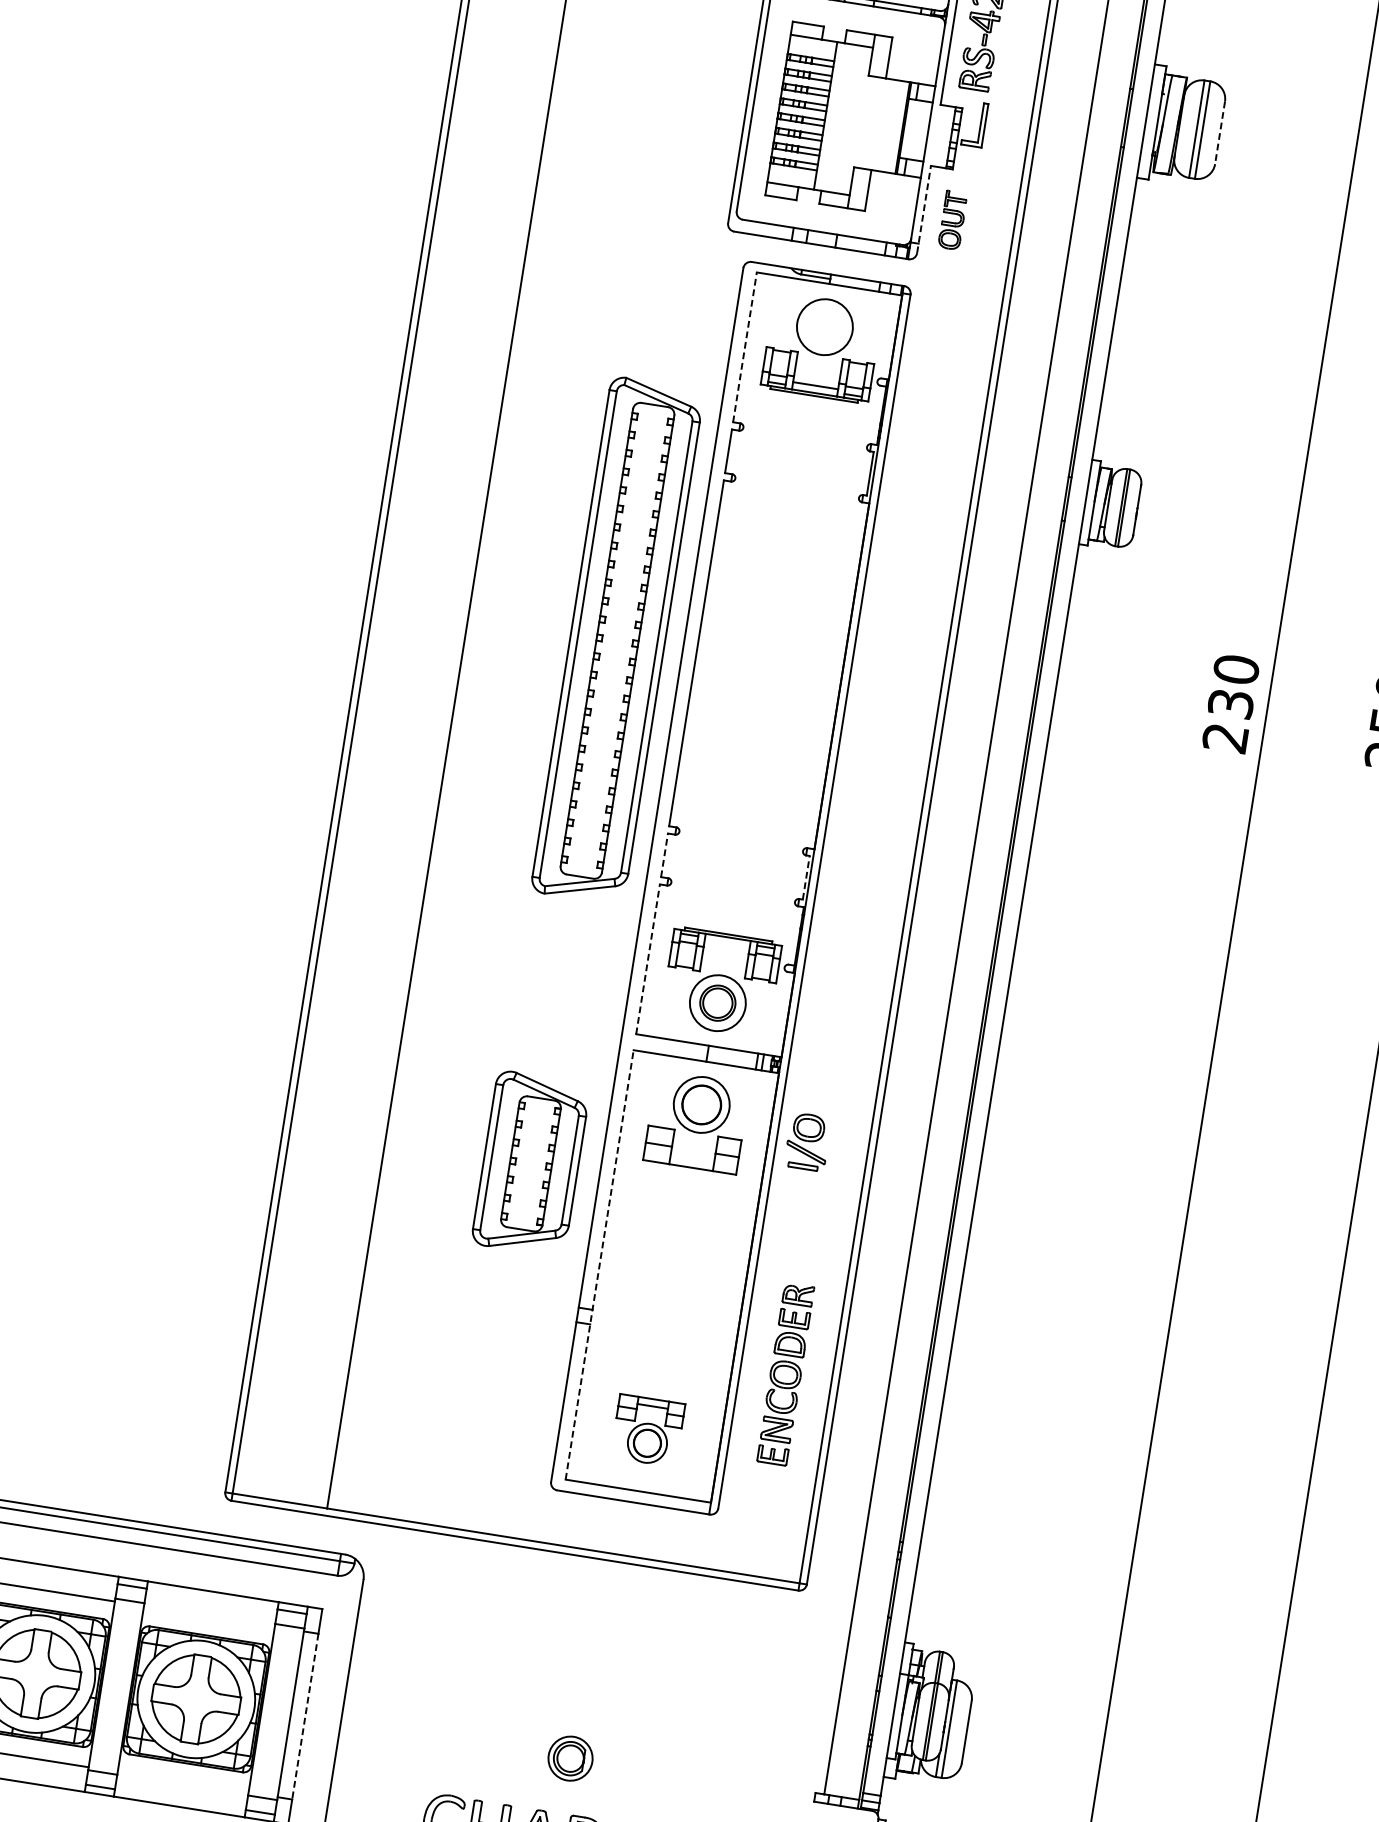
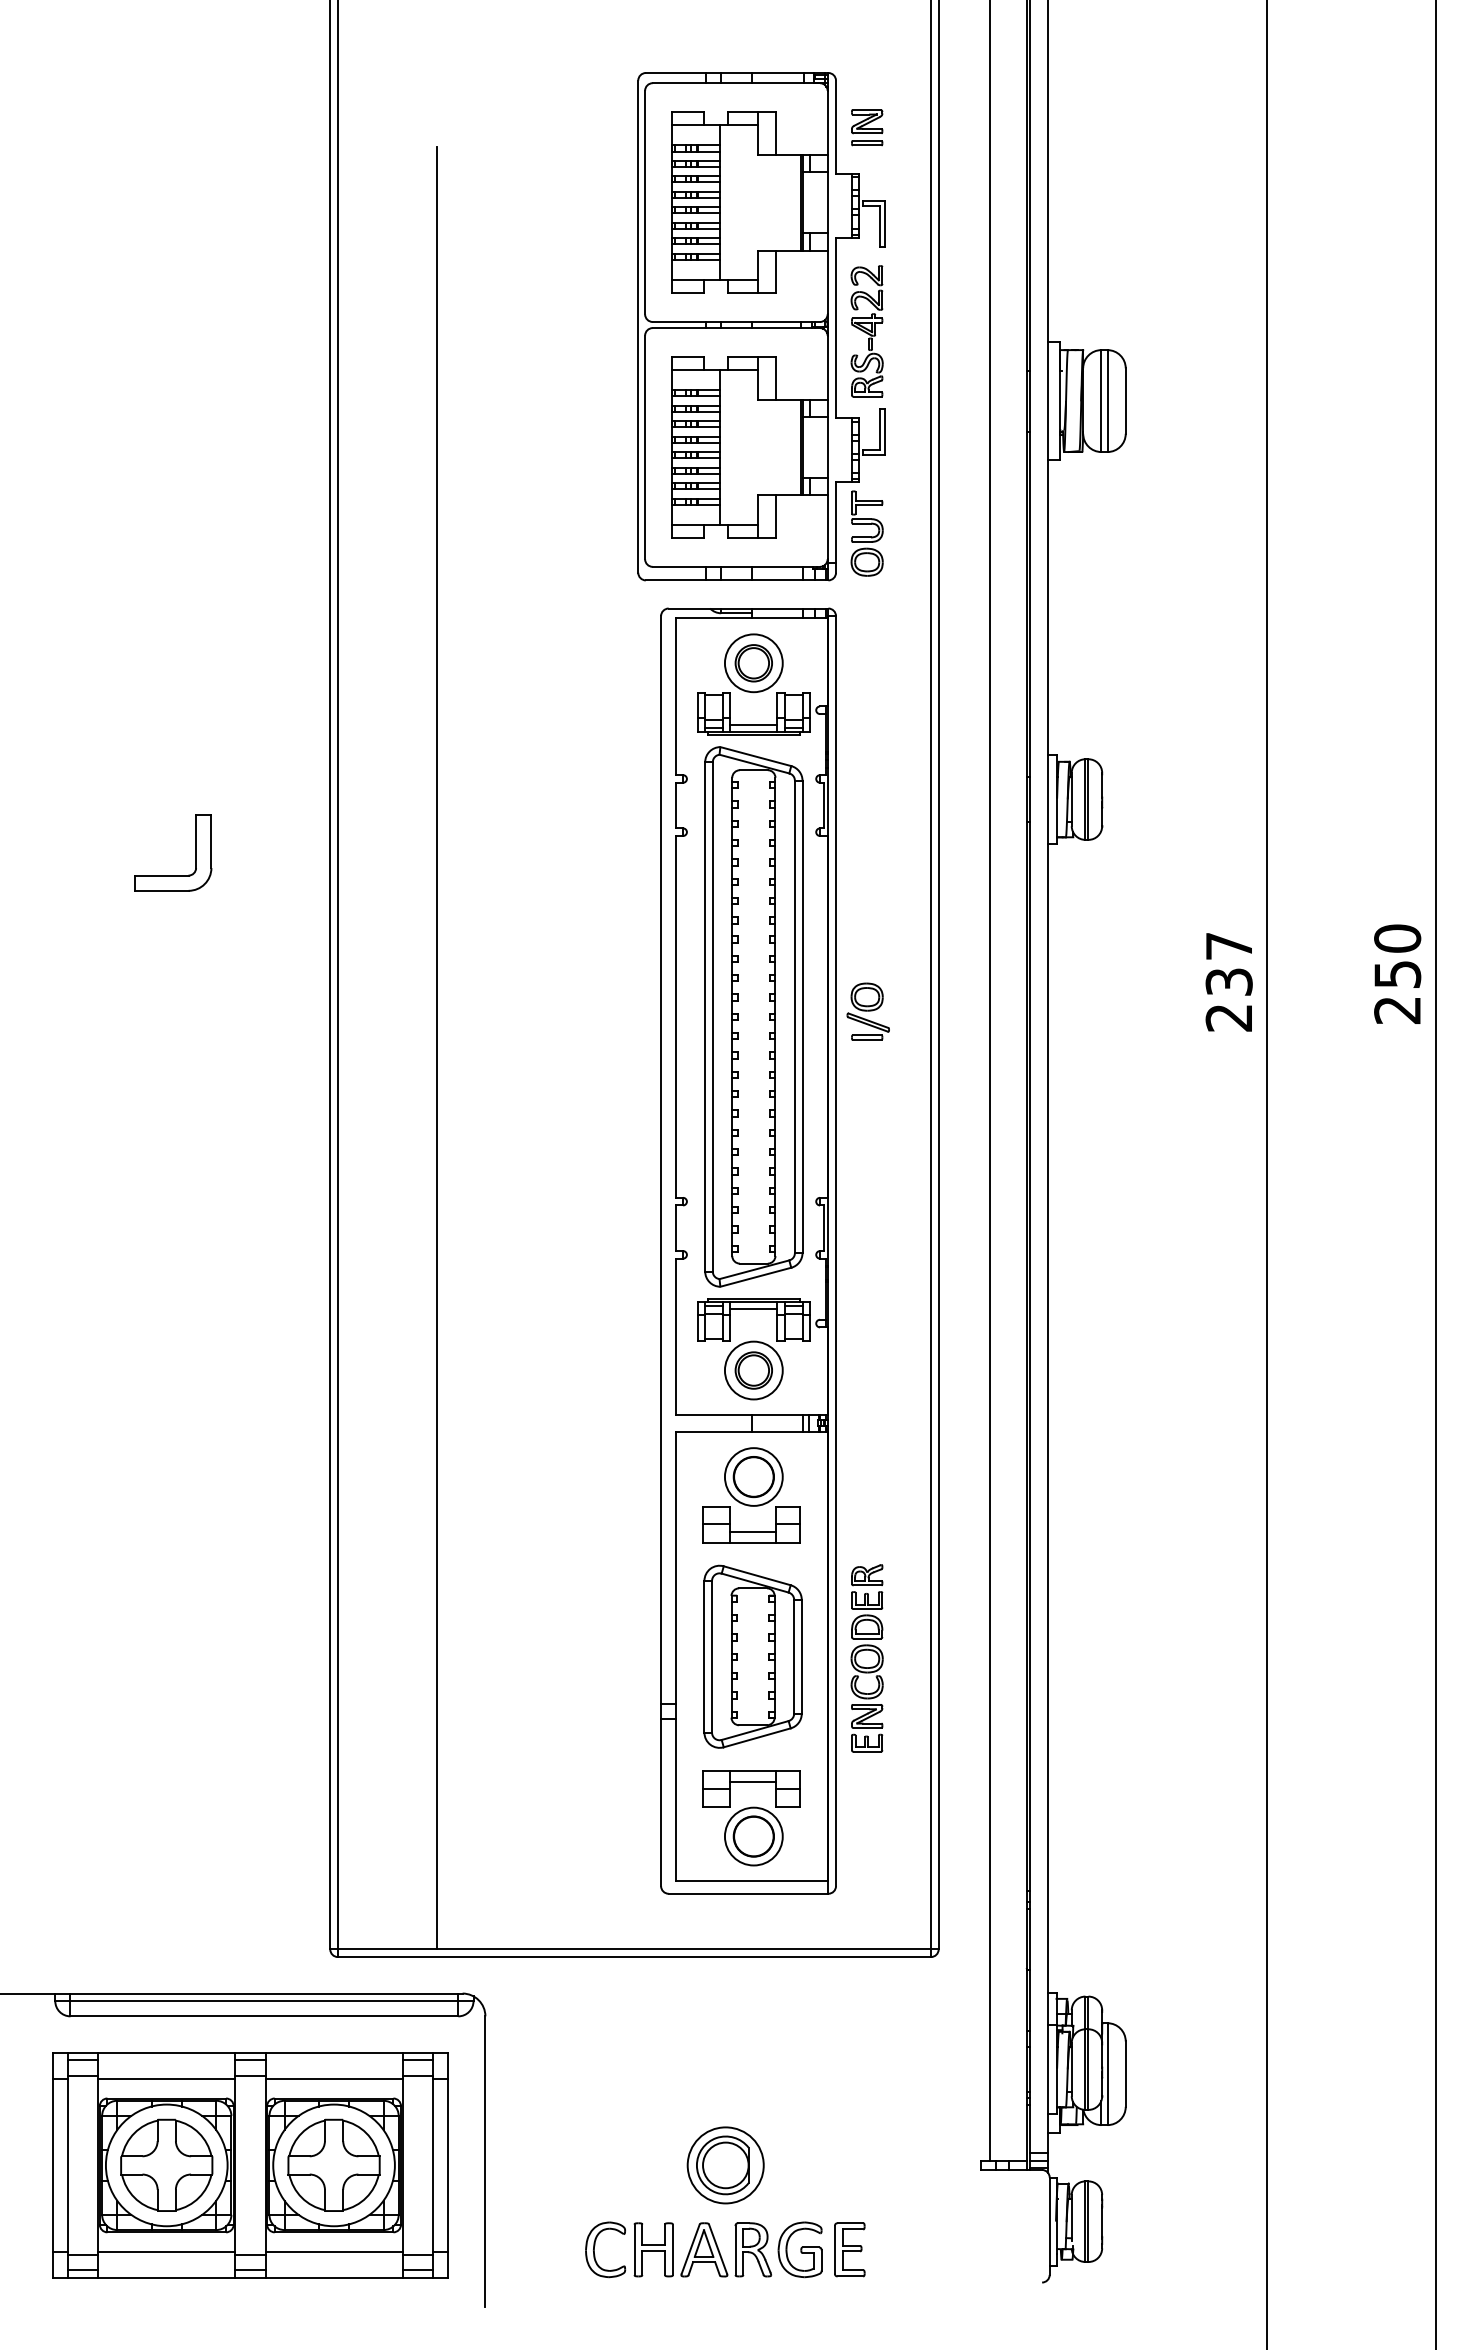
line: (1219, 133) -> (1125, 401), dashed -> solid
line: (924, 209) -> (836, 527), dashed -> solid
part: (952, 220) -> (866, 533), size x1.43
part: (824, 327) -> (753, 663), added
line: (745, 347) -> (675, 696), dashed -> solid
part: (262, 423) -> (195, 852), added
part: (617, 640) -> (753, 1016), moved
text: (1235, 669) -> (1228, 946), 230 -> 237
line: (664, 855) -> (675, 1228), dashed -> solid
line: (805, 877) -> (823, 1228), dashed -> solid
line: (726, 944) -> (753, 1309), added
line: (648, 958) -> (675, 1336), dashed -> solid
part: (807, 1141) -> (867, 1011), moved
line: (692, 1157) -> (752, 1532), added
part: (530, 1163) -> (752, 1656), moved
line: (599, 1264) -> (675, 1656), dashed -> solid
part: (785, 1374) -> (866, 1658), moved
part: (647, 1430) -> (751, 1818), size x1.43
line: (208, 1616) -> (333, 2078), added
line: (305, 1716) -> (448, 2165), dashed -> solid
part: (570, 1758) -> (725, 2165), size x1.67
line: (182, 1782) -> (333, 2252), added

